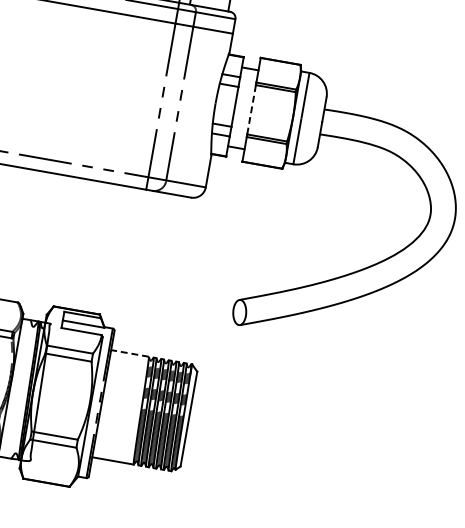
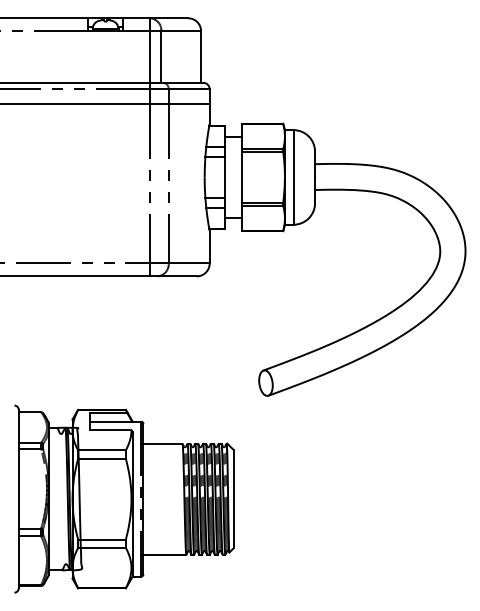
line: (251, 109) -> (241, 177), dashed -> solid
line: (129, 353) -> (162, 443), dashed -> solid

